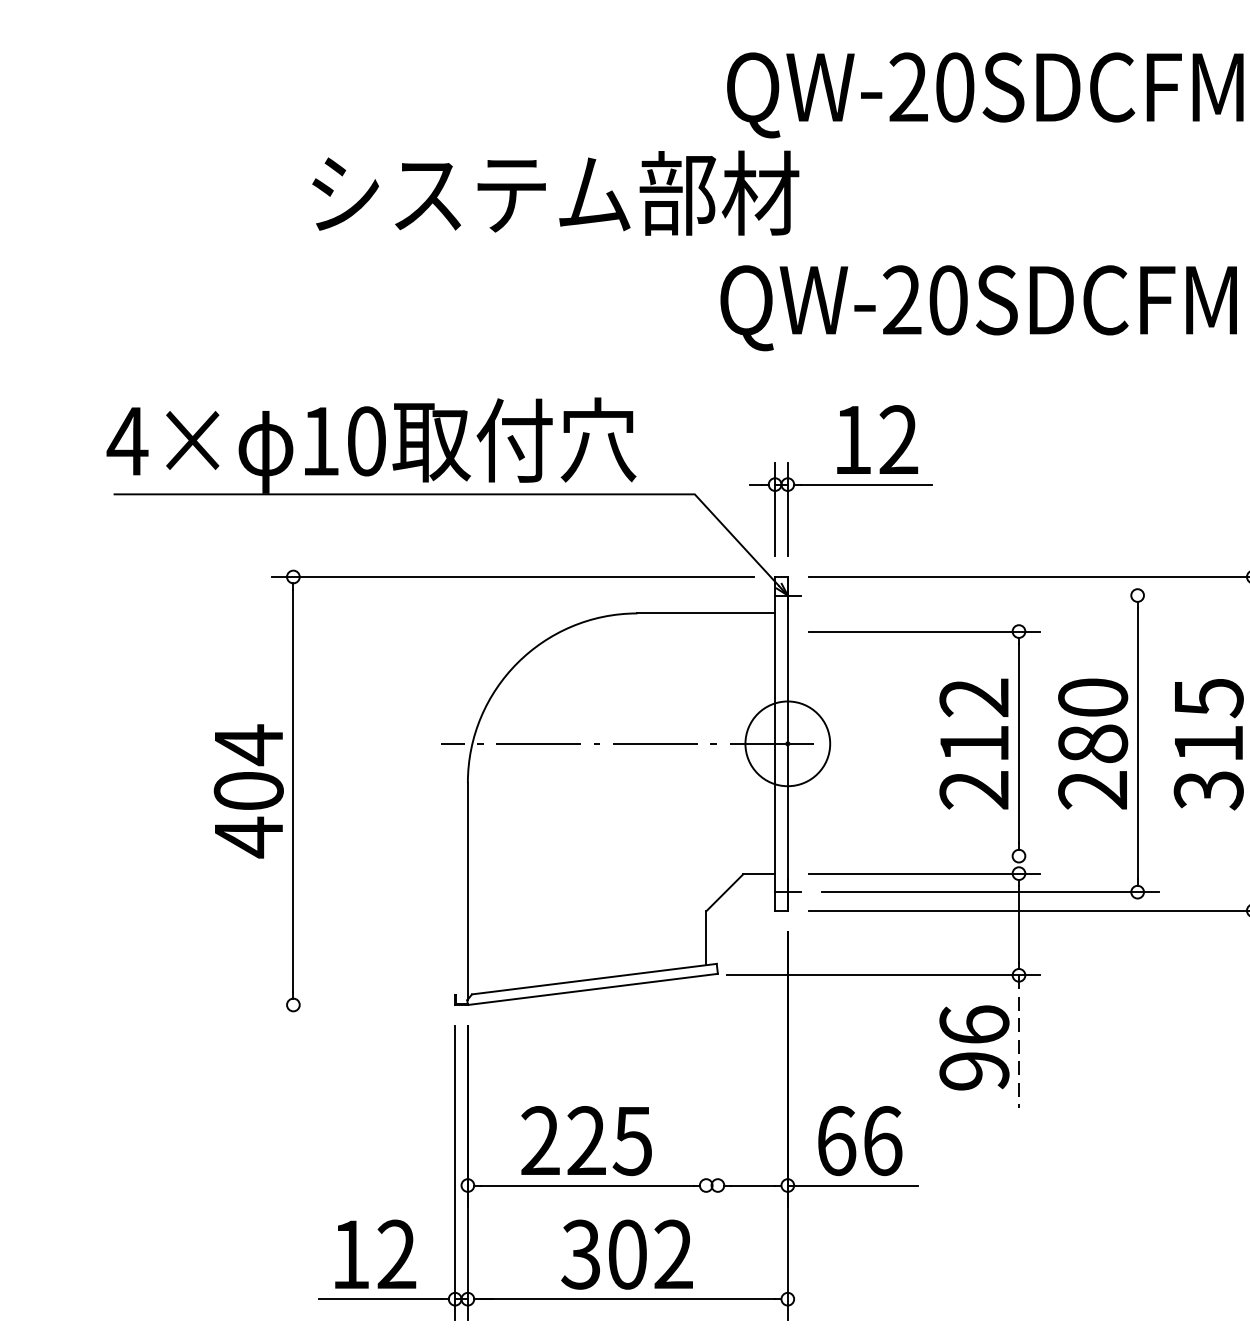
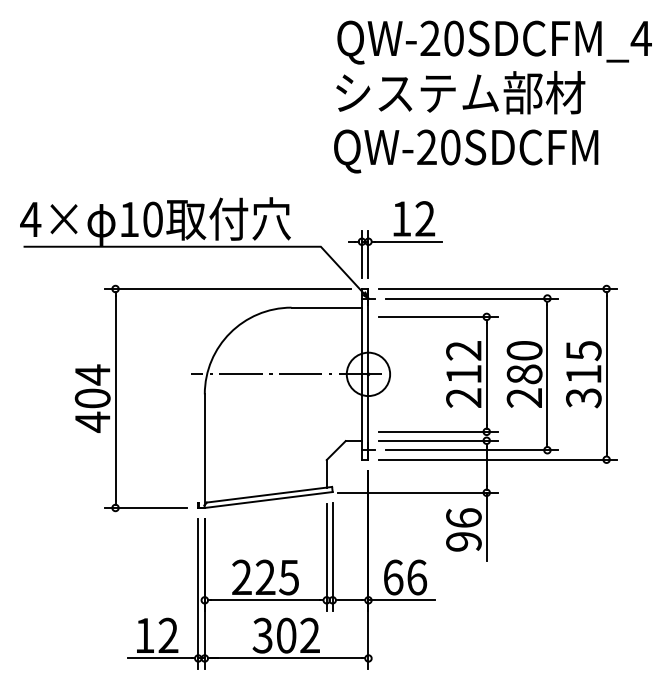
text: (555, 192) -> (460, 92), moved
line: (991, 595) -> (472, 298), added
line: (924, 855) -> (438, 431), added
line: (351, 1004) -> (145, 507), added
line: (1018, 1041) -> (486, 526), dashed -> solid
line: (717, 1099) -> (332, 556), added
line: (705, 1101) -> (326, 557), added

